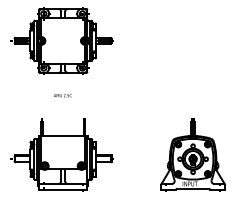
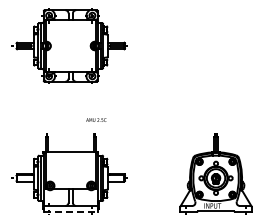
text: (62, 95) -> (96, 119), moved
line: (63, 189) -> (71, 212), solid -> dashed

